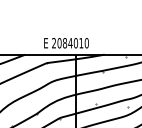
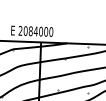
text: (81, 43) -> (46, 32), 2084010 -> 2084000

